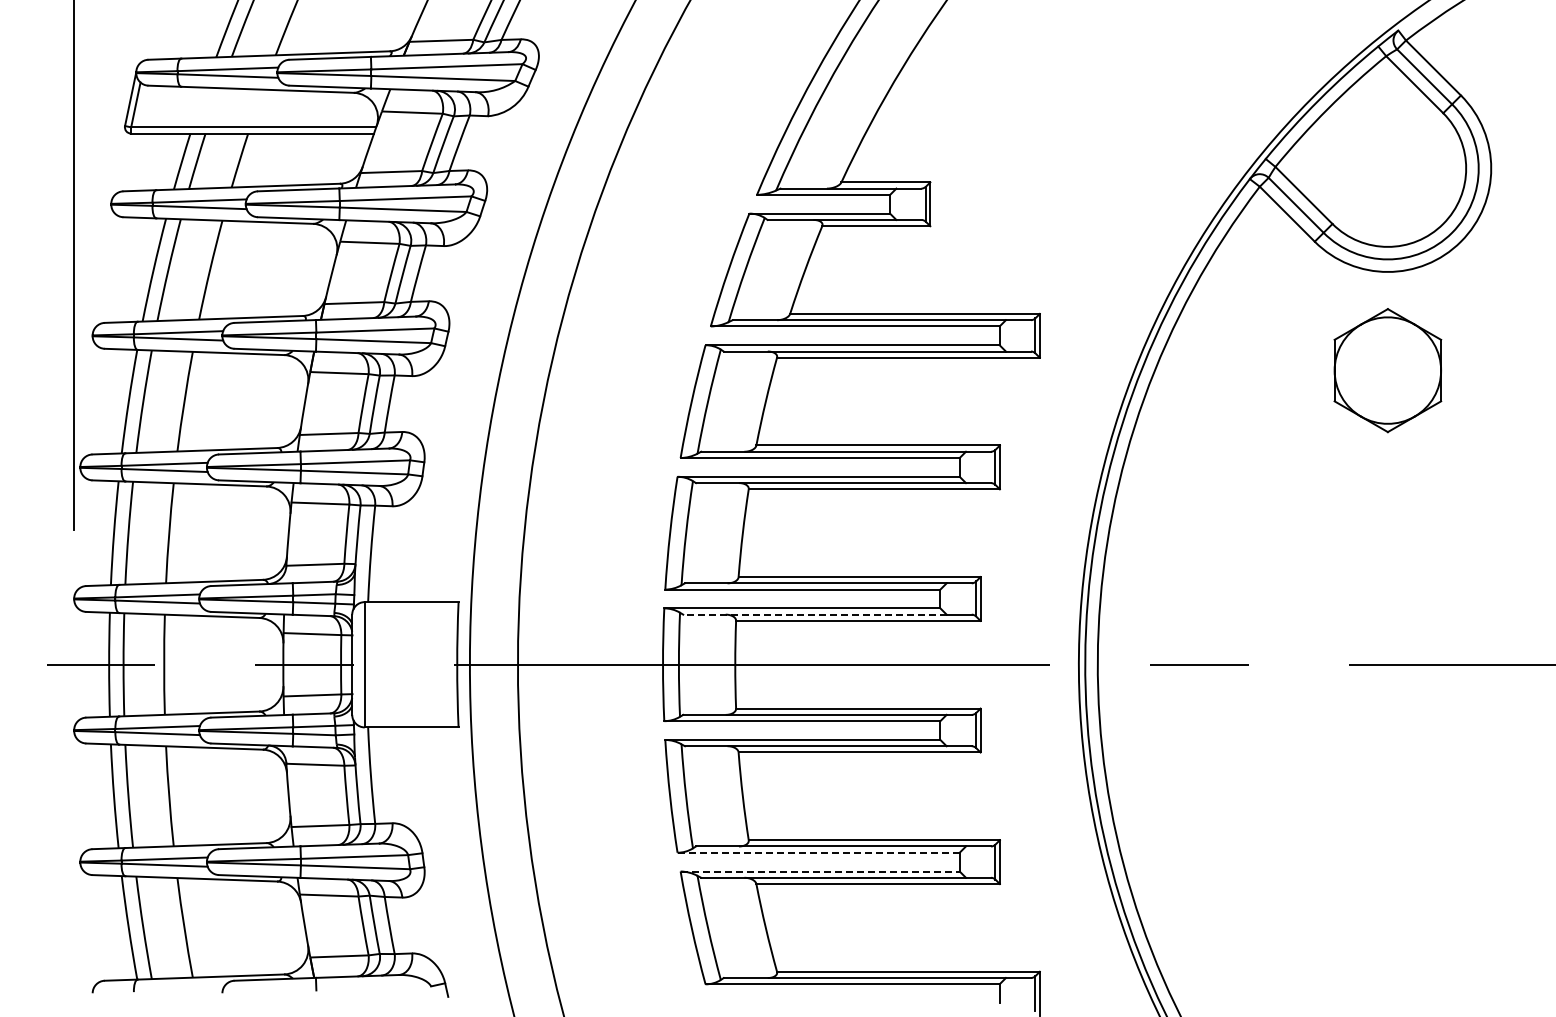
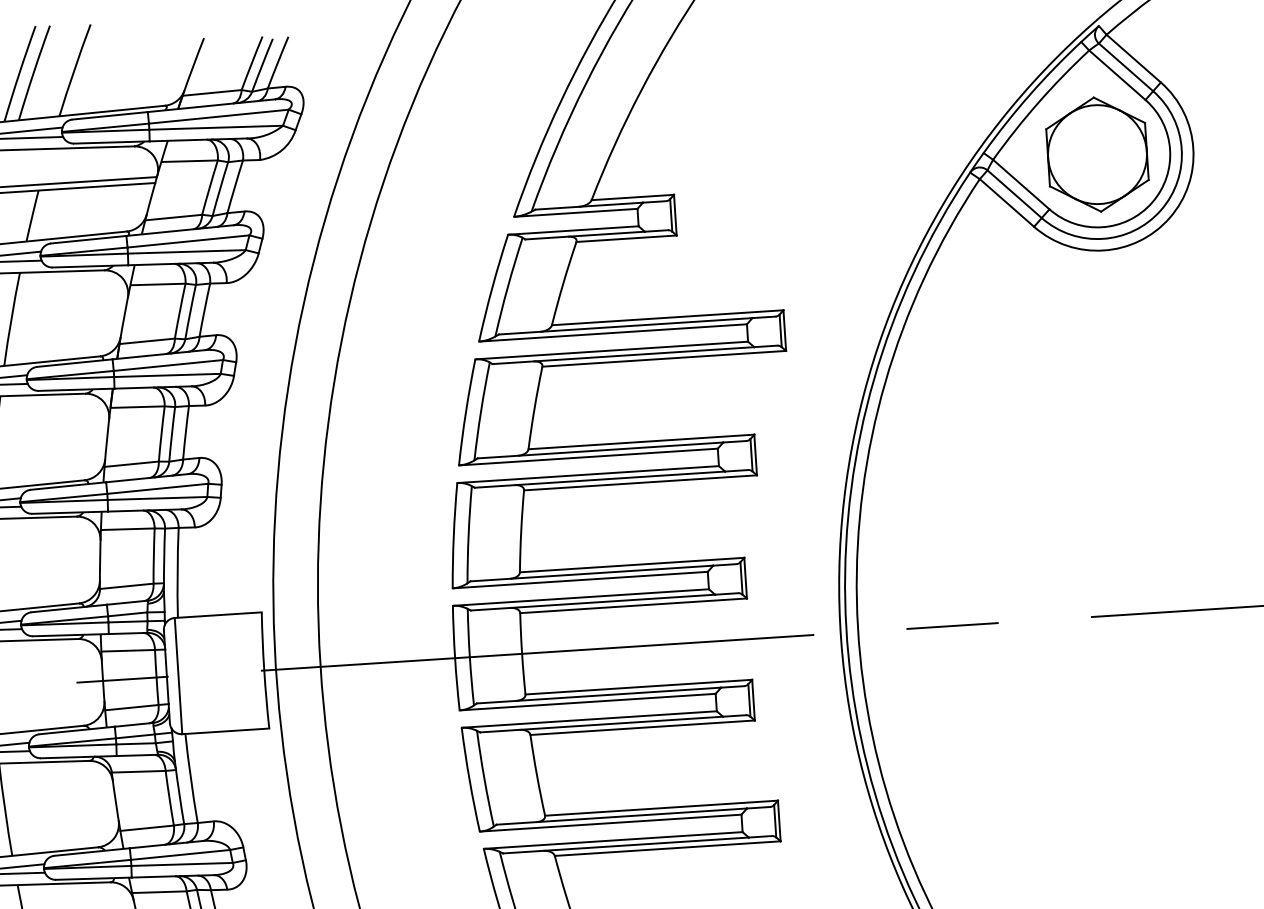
part: (1387, 370) -> (1097, 154), moved
line: (814, 614) -> (592, 602), dashed -> solid
line: (818, 852) -> (610, 822), dashed -> solid
line: (820, 871) -> (613, 840), dashed -> solid

